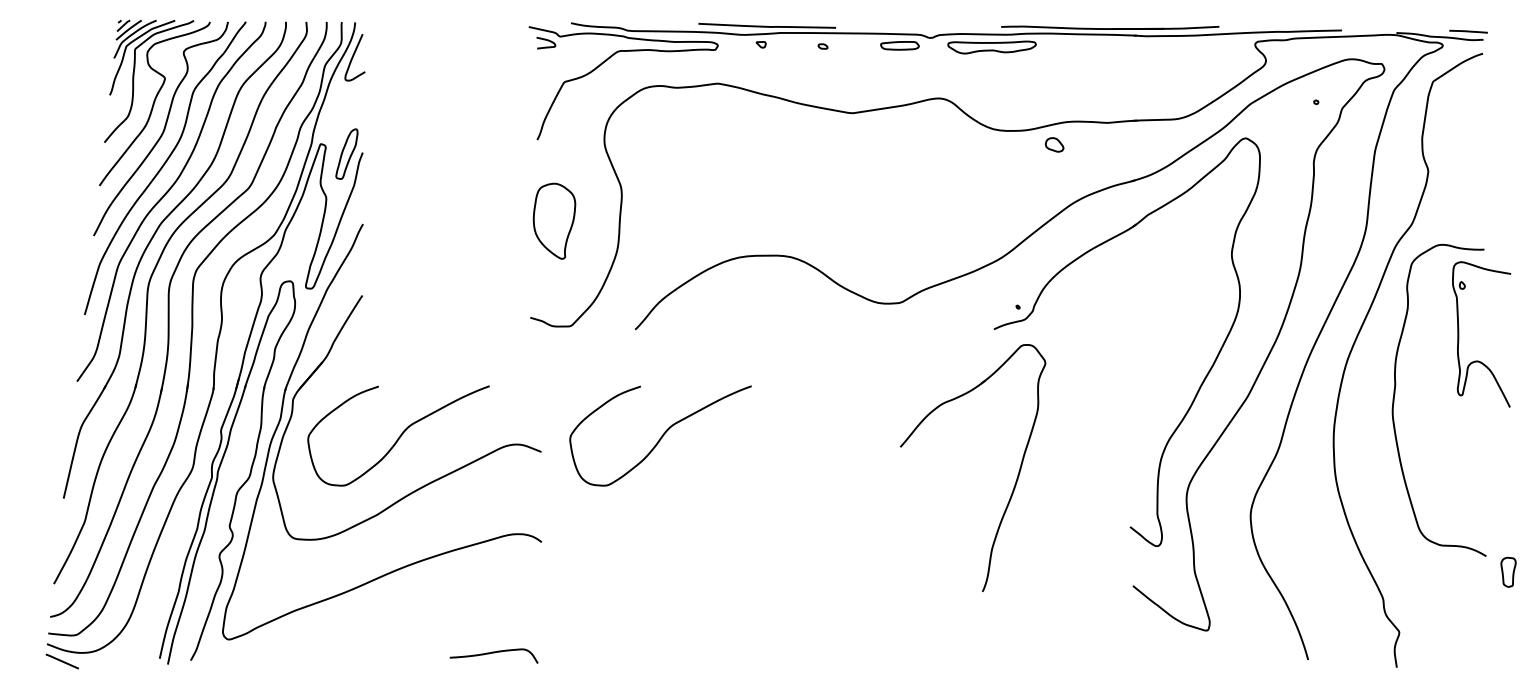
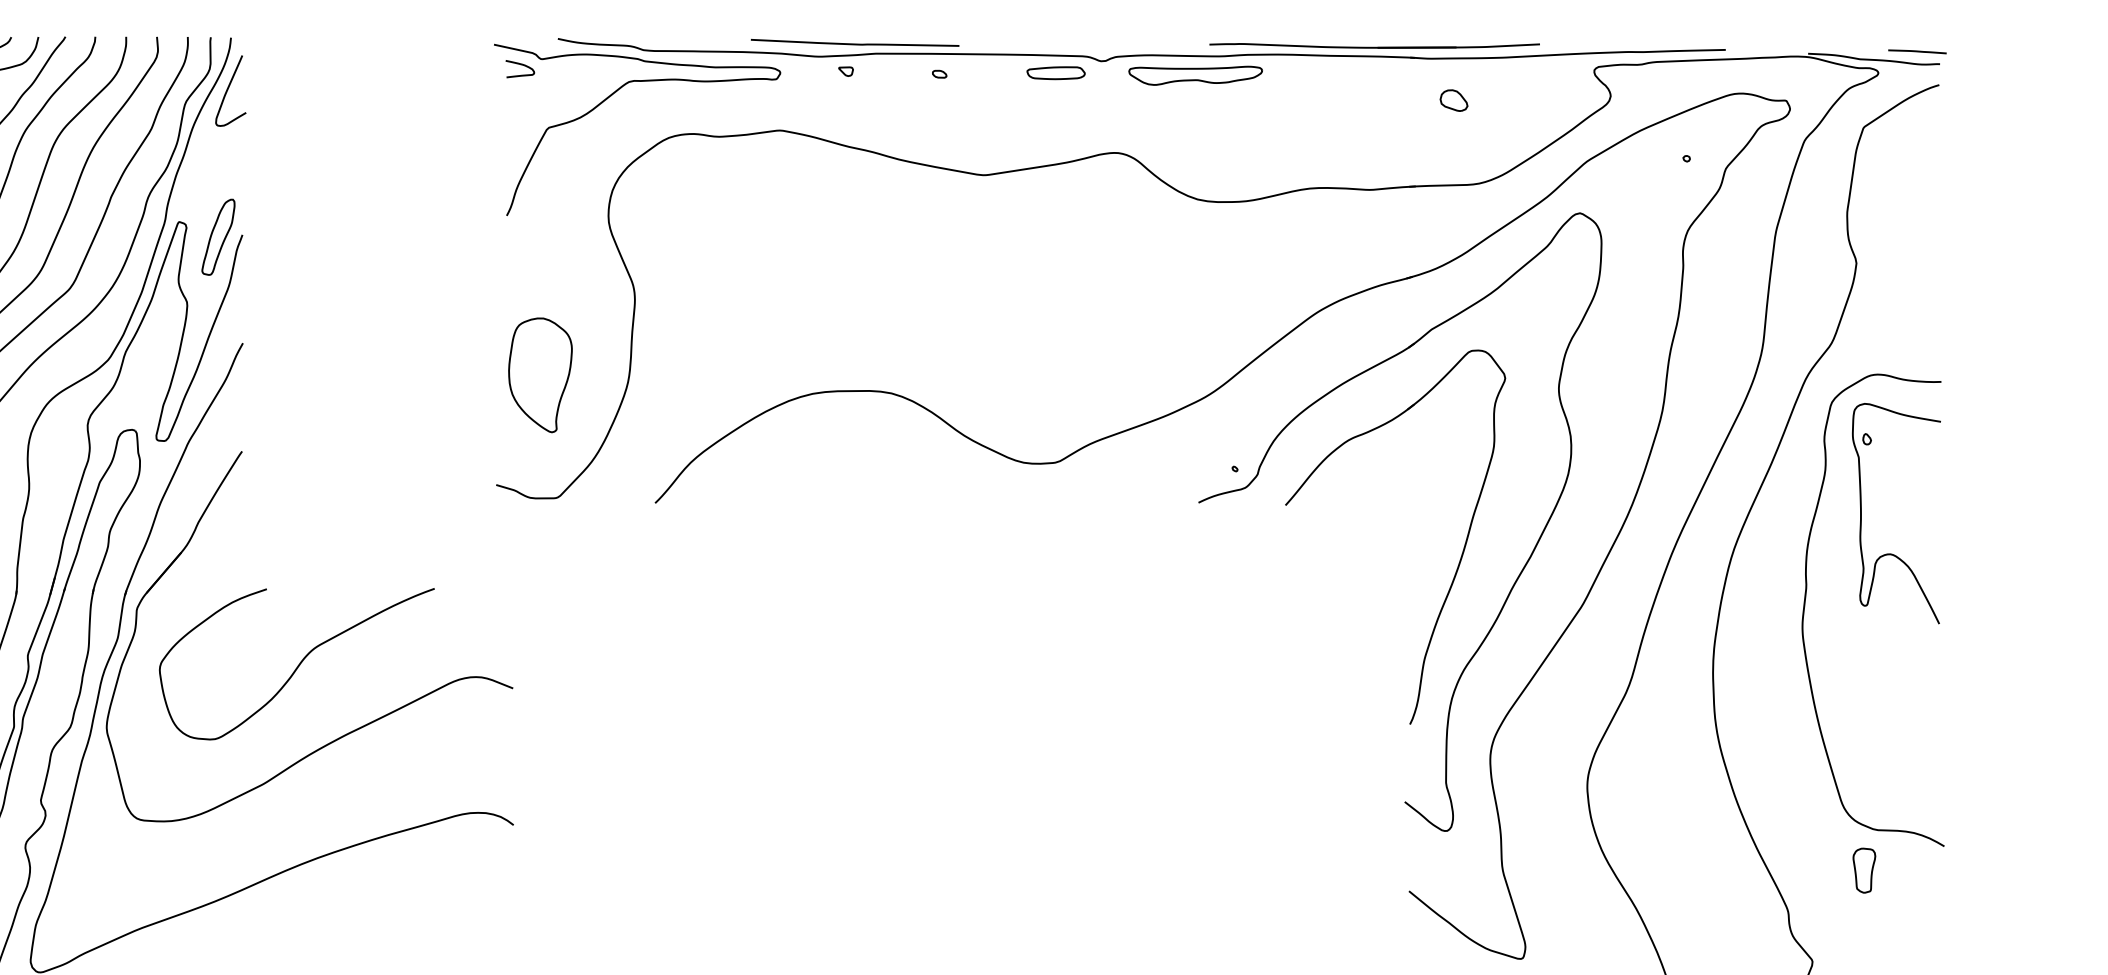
part: (1054, 144) -> (1453, 99), moved
part: (554, 220) -> (540, 374), moved
part: (1459, 334) -> (1862, 513), moved
curve: (661, 435) -> (694, 663), removed
part: (1015, 481) -> (1459, 557), moved
part: (1508, 571) -> (1864, 869), moved

